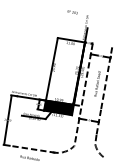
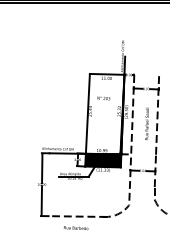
text: (72, 12) -> (103, 98), moved

